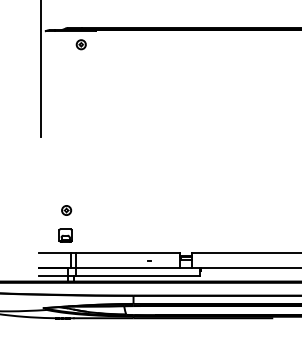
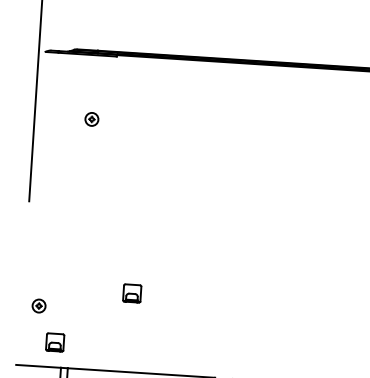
part: (80, 44) -> (90, 118), moved
part: (117, 197) -> (132, 293), added
part: (66, 210) -> (38, 306), moved

